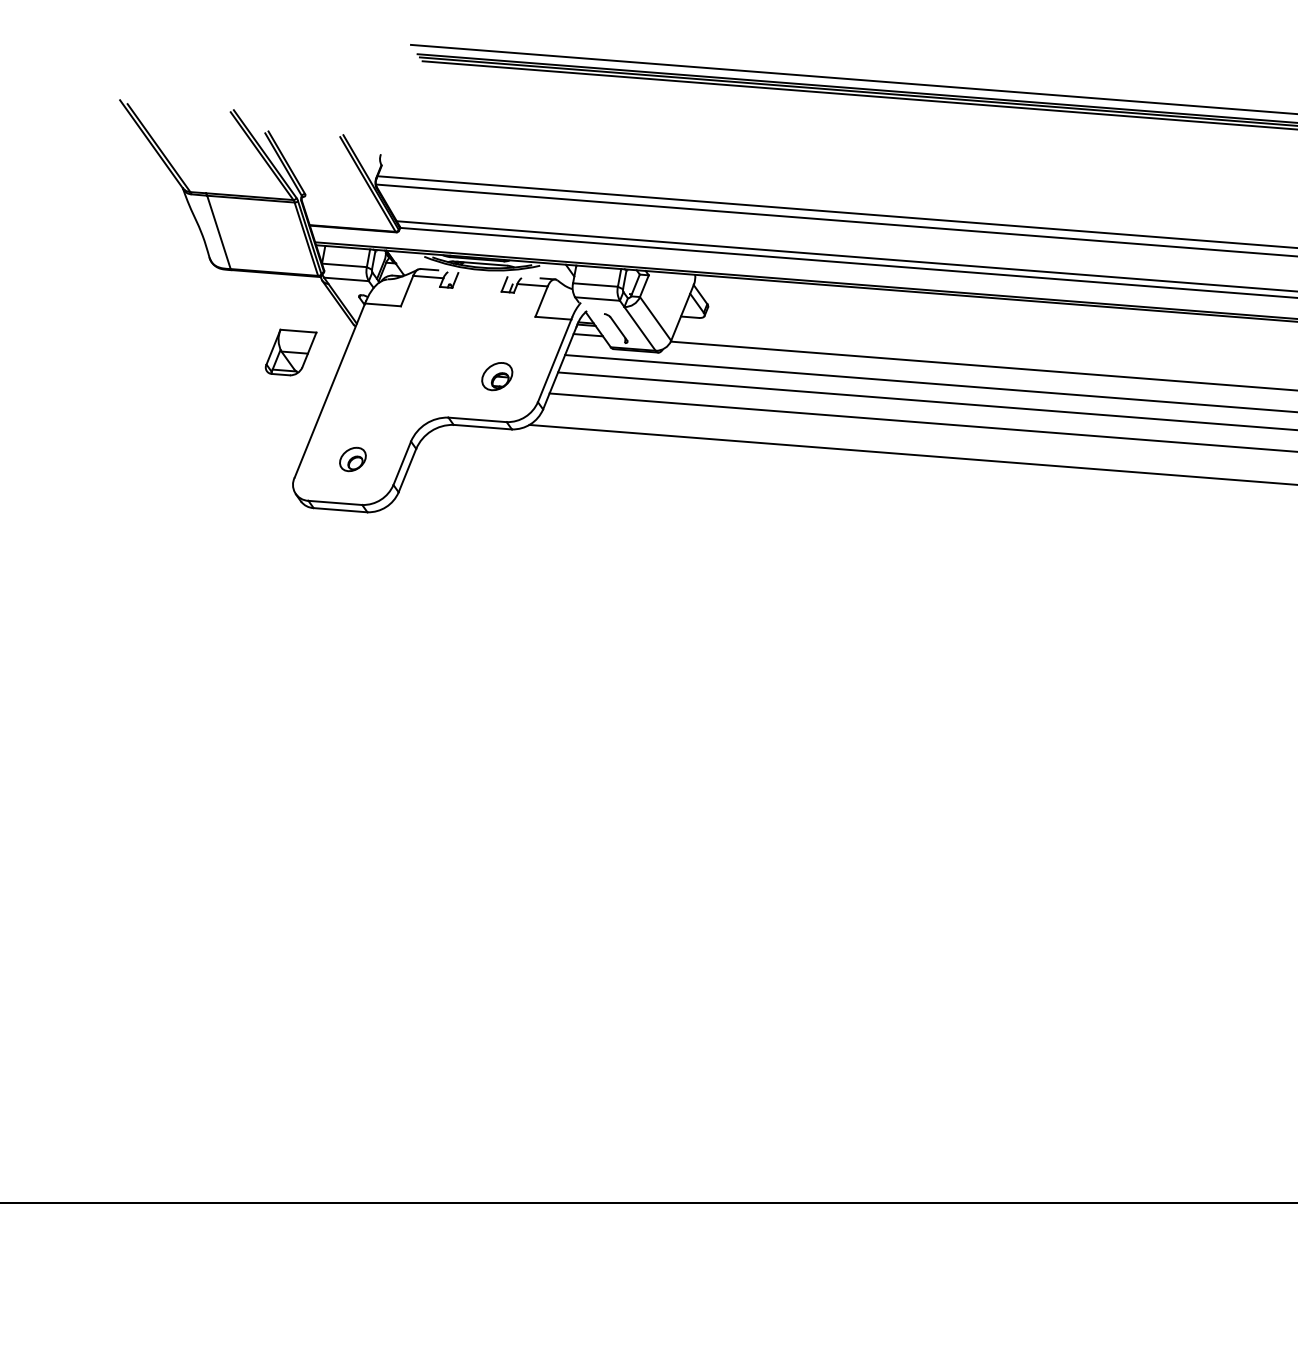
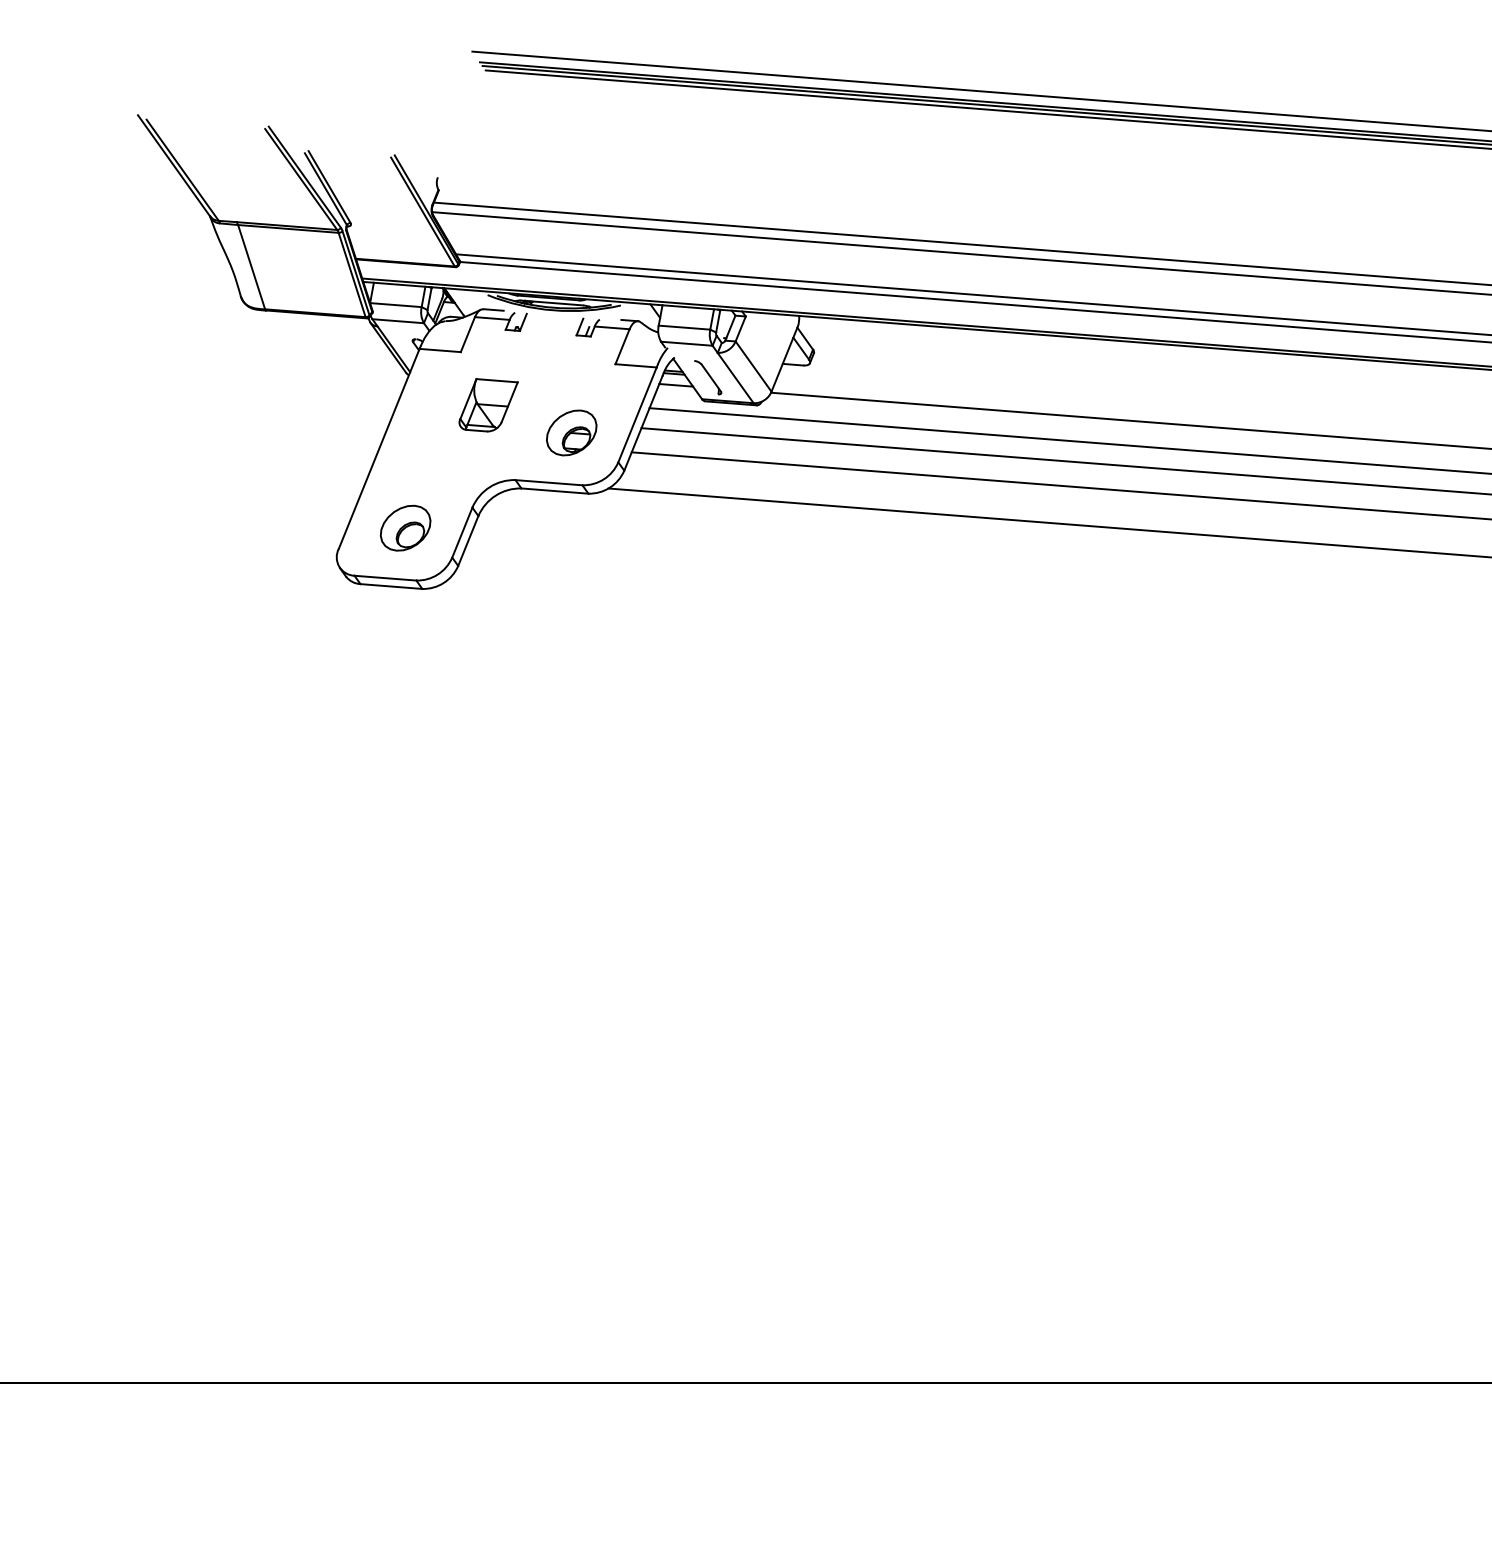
part: (290, 352) -> (487, 405), moved
part: (496, 376) -> (570, 432), size x1.43
part: (352, 459) -> (405, 528), size x1.67

